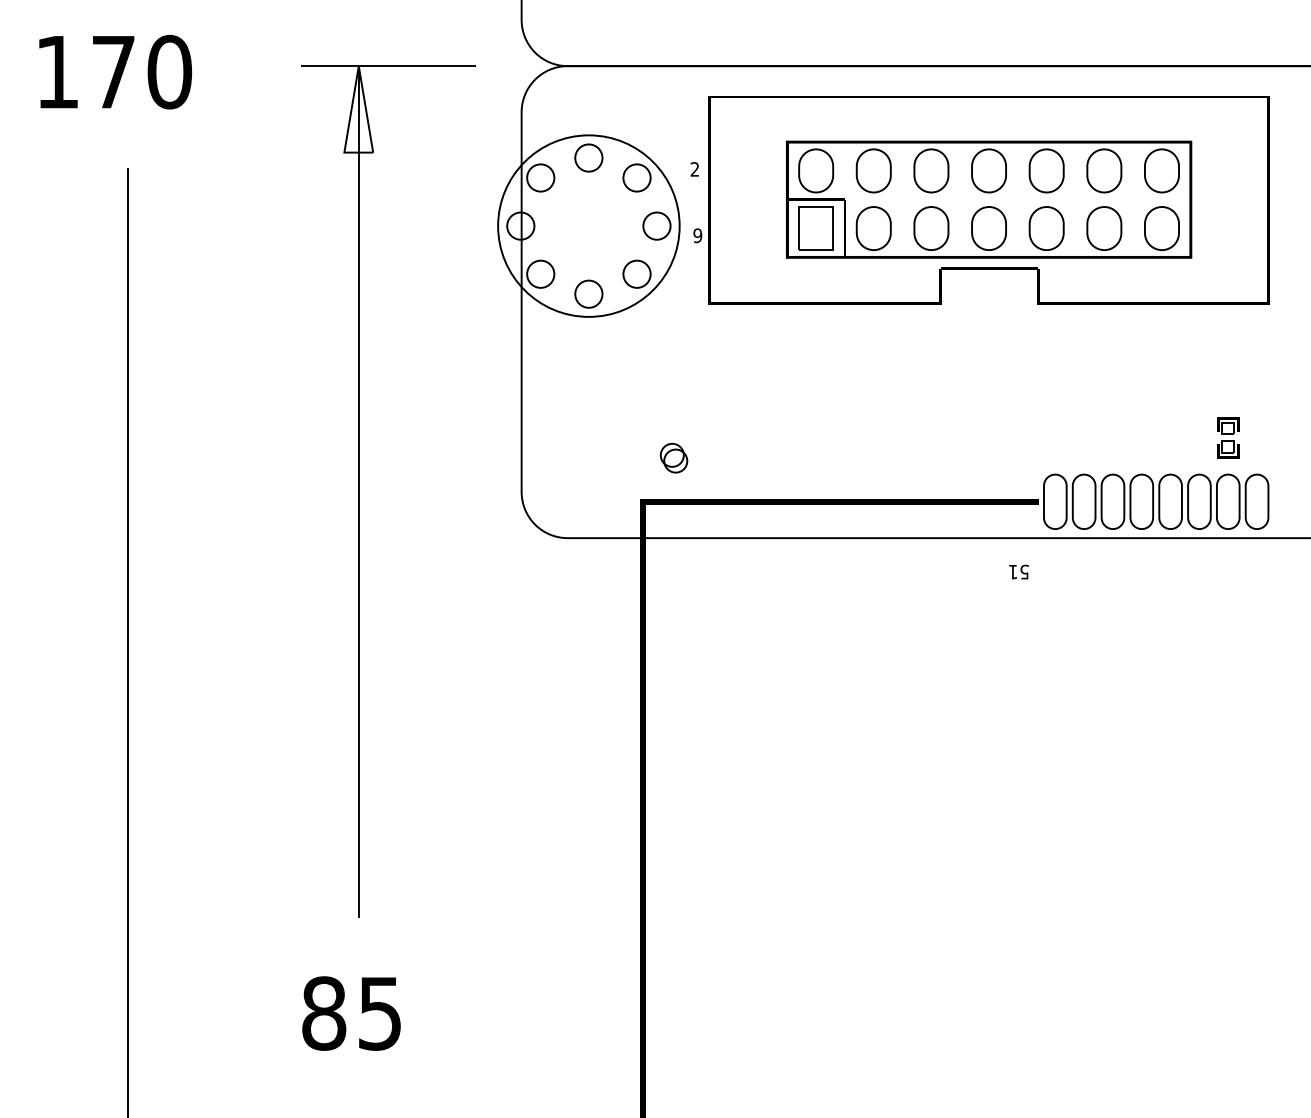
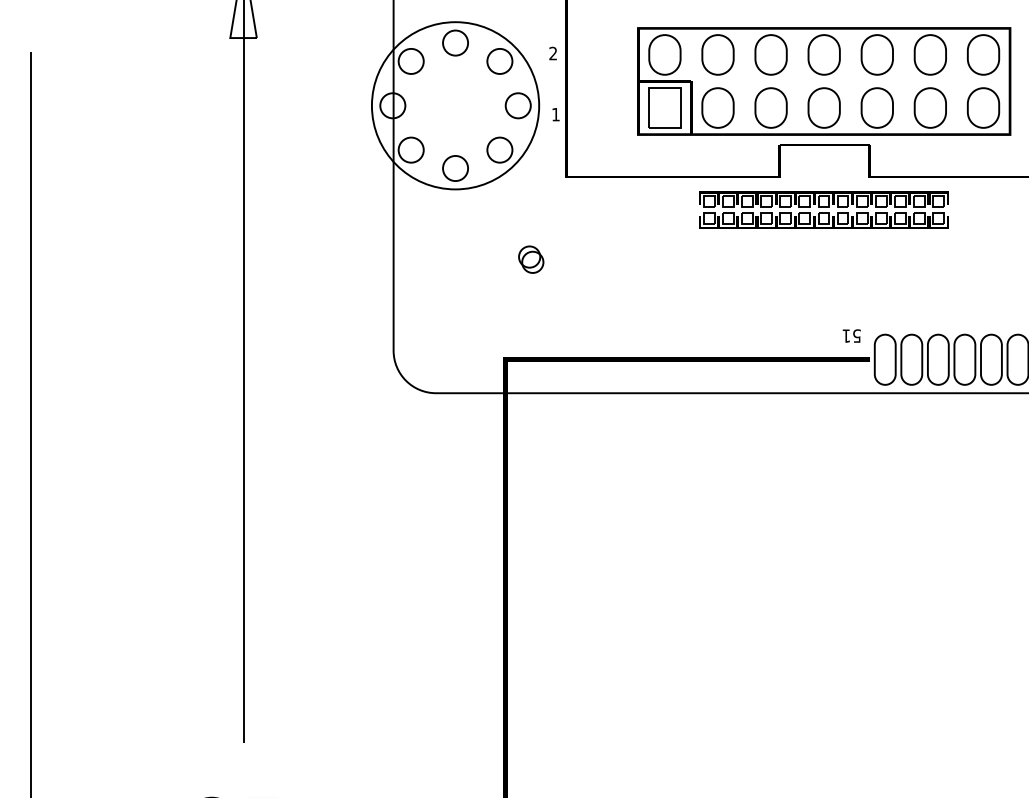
text: (697, 235) -> (555, 114), 9 -> 1
part: (988, 339) -> (823, 210), added
part: (673, 457) -> (530, 259), moved
text: (1018, 571) -> (851, 335), moved

